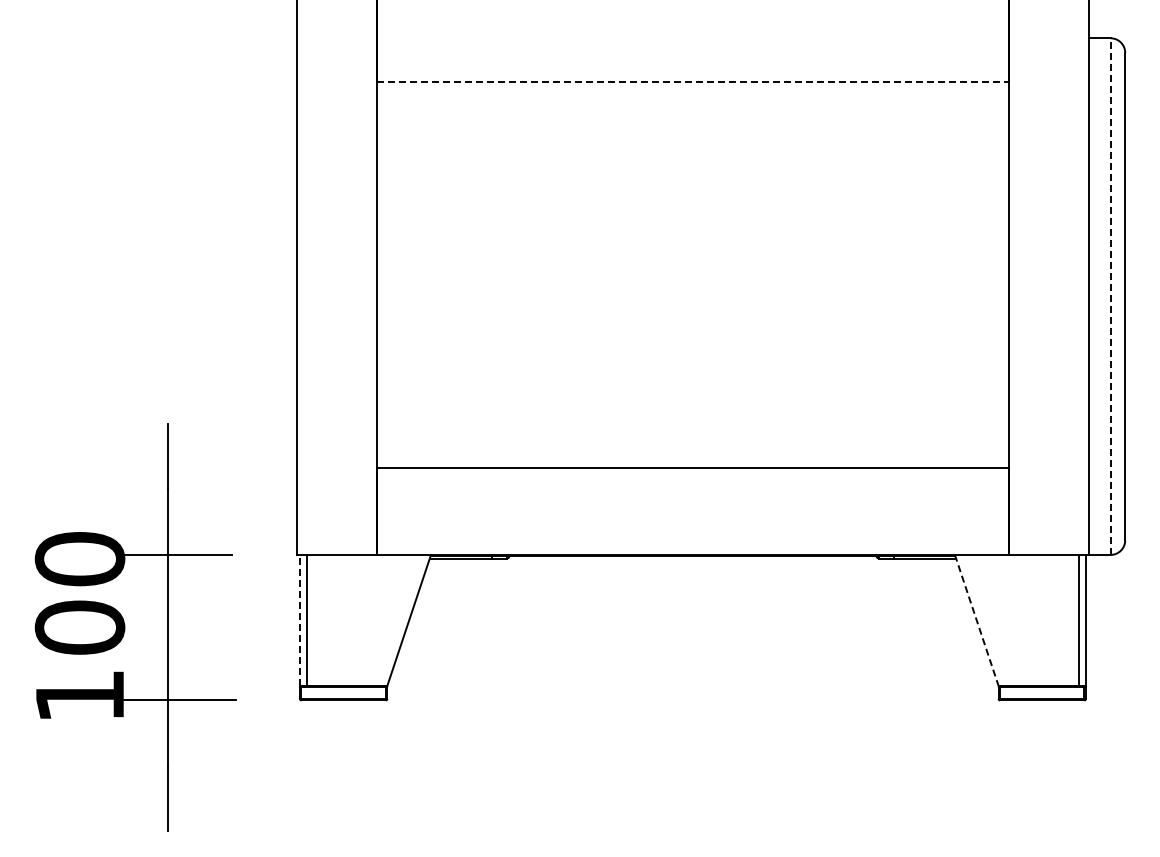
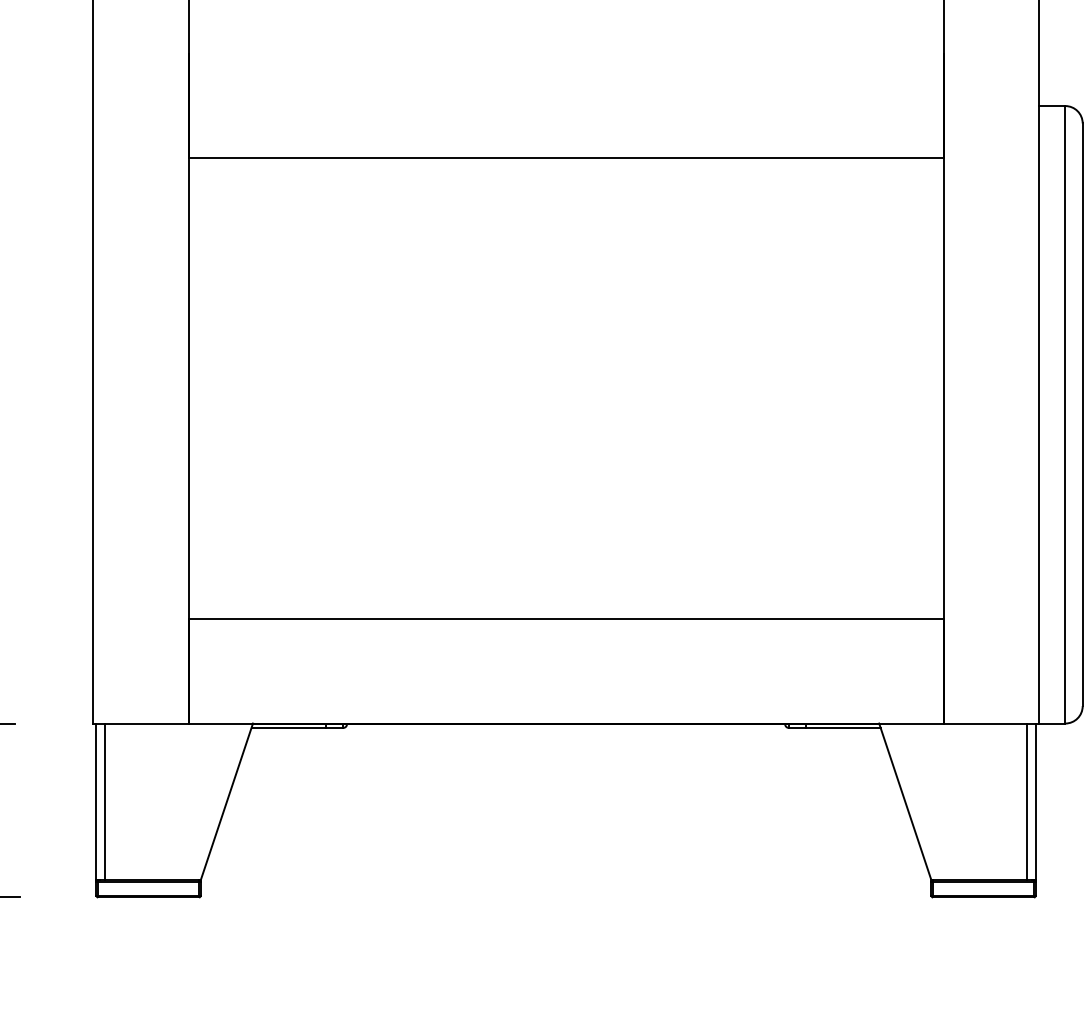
line: (692, 81) -> (565, 157), dashed -> solid
line: (1110, 296) -> (1065, 414), dashed -> solid
line: (300, 619) -> (97, 800), dashed -> solid
line: (976, 620) -> (904, 801), dashed -> solid

